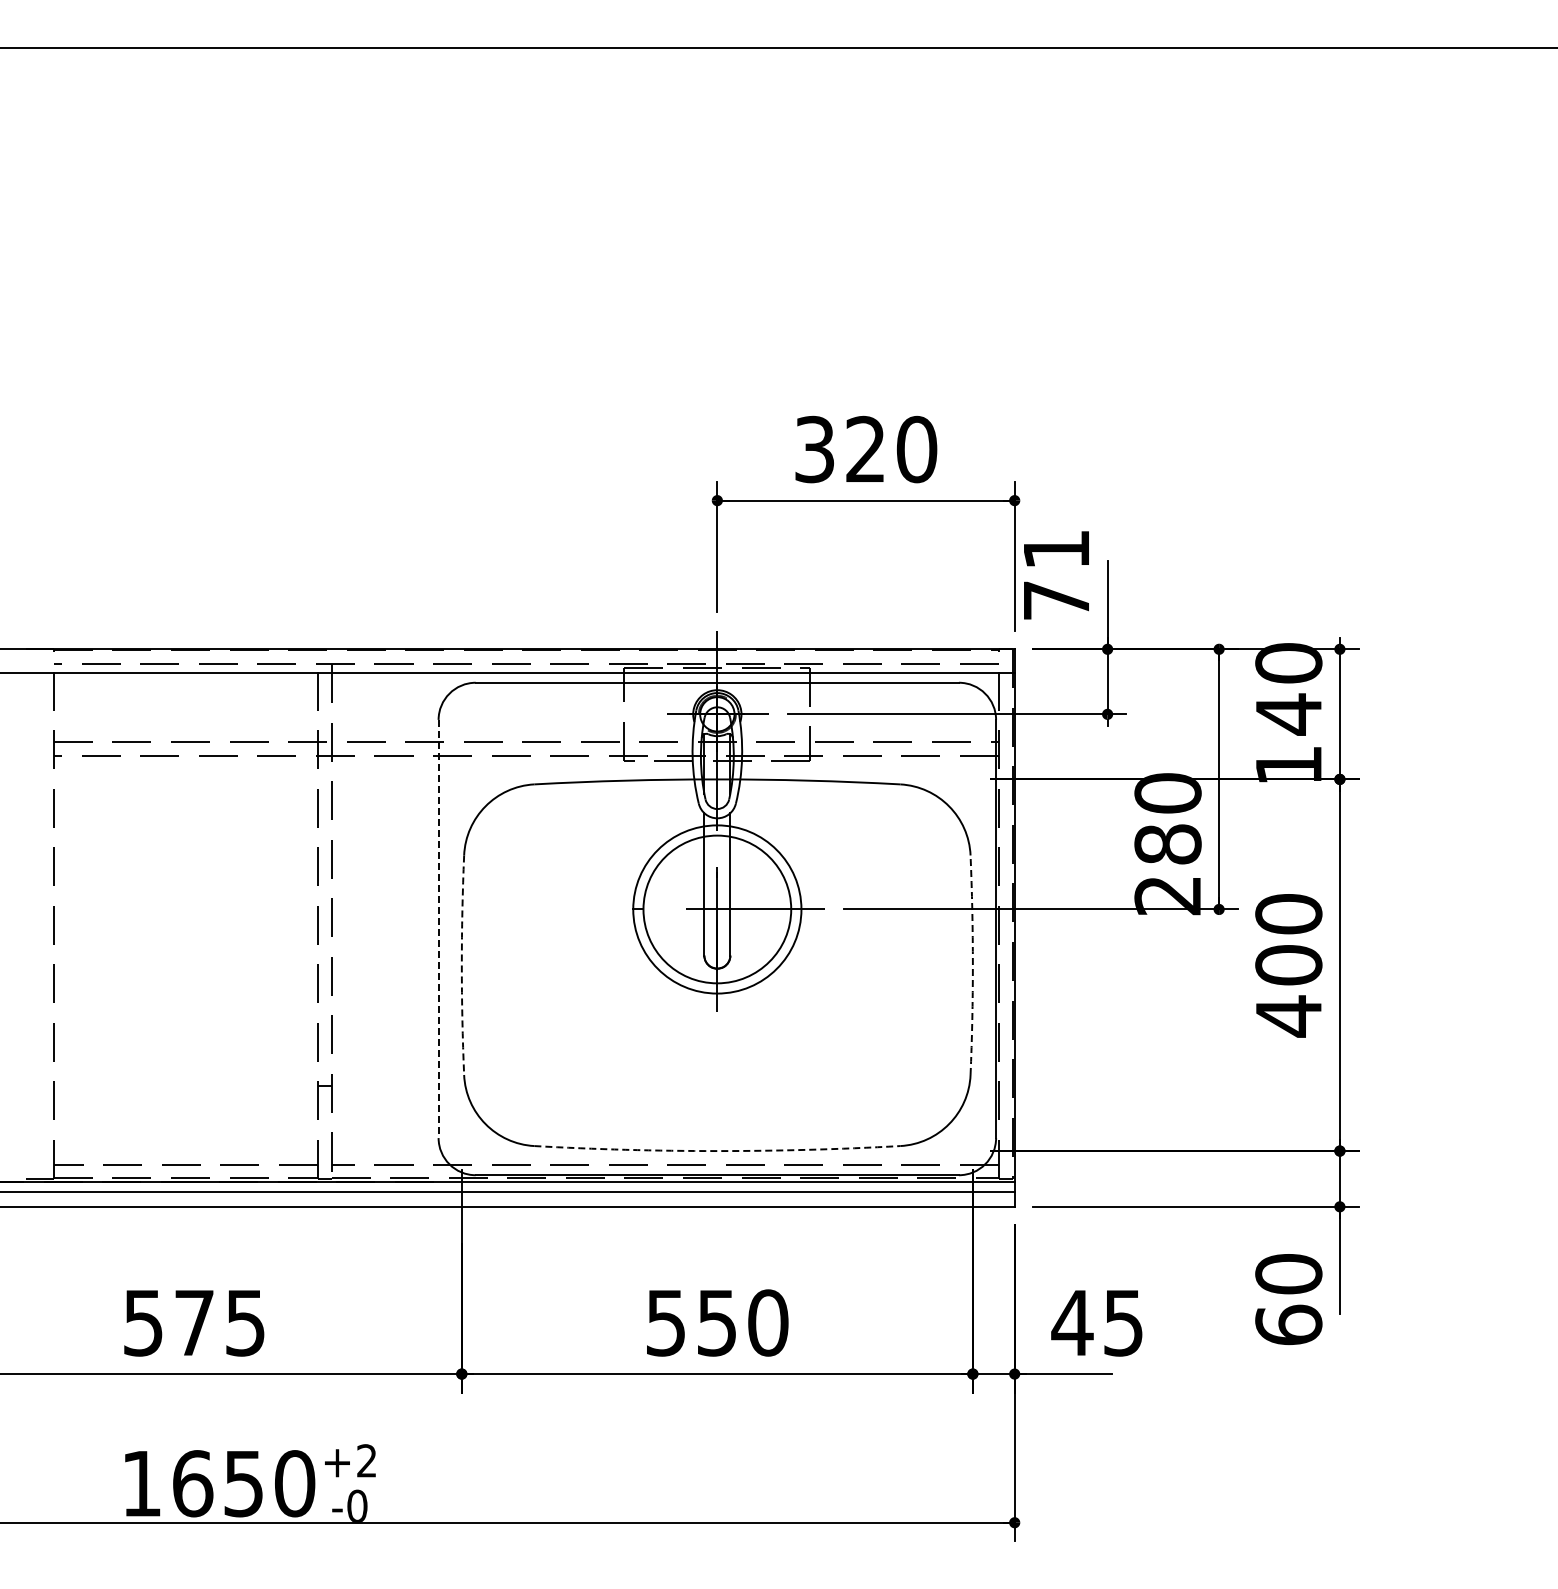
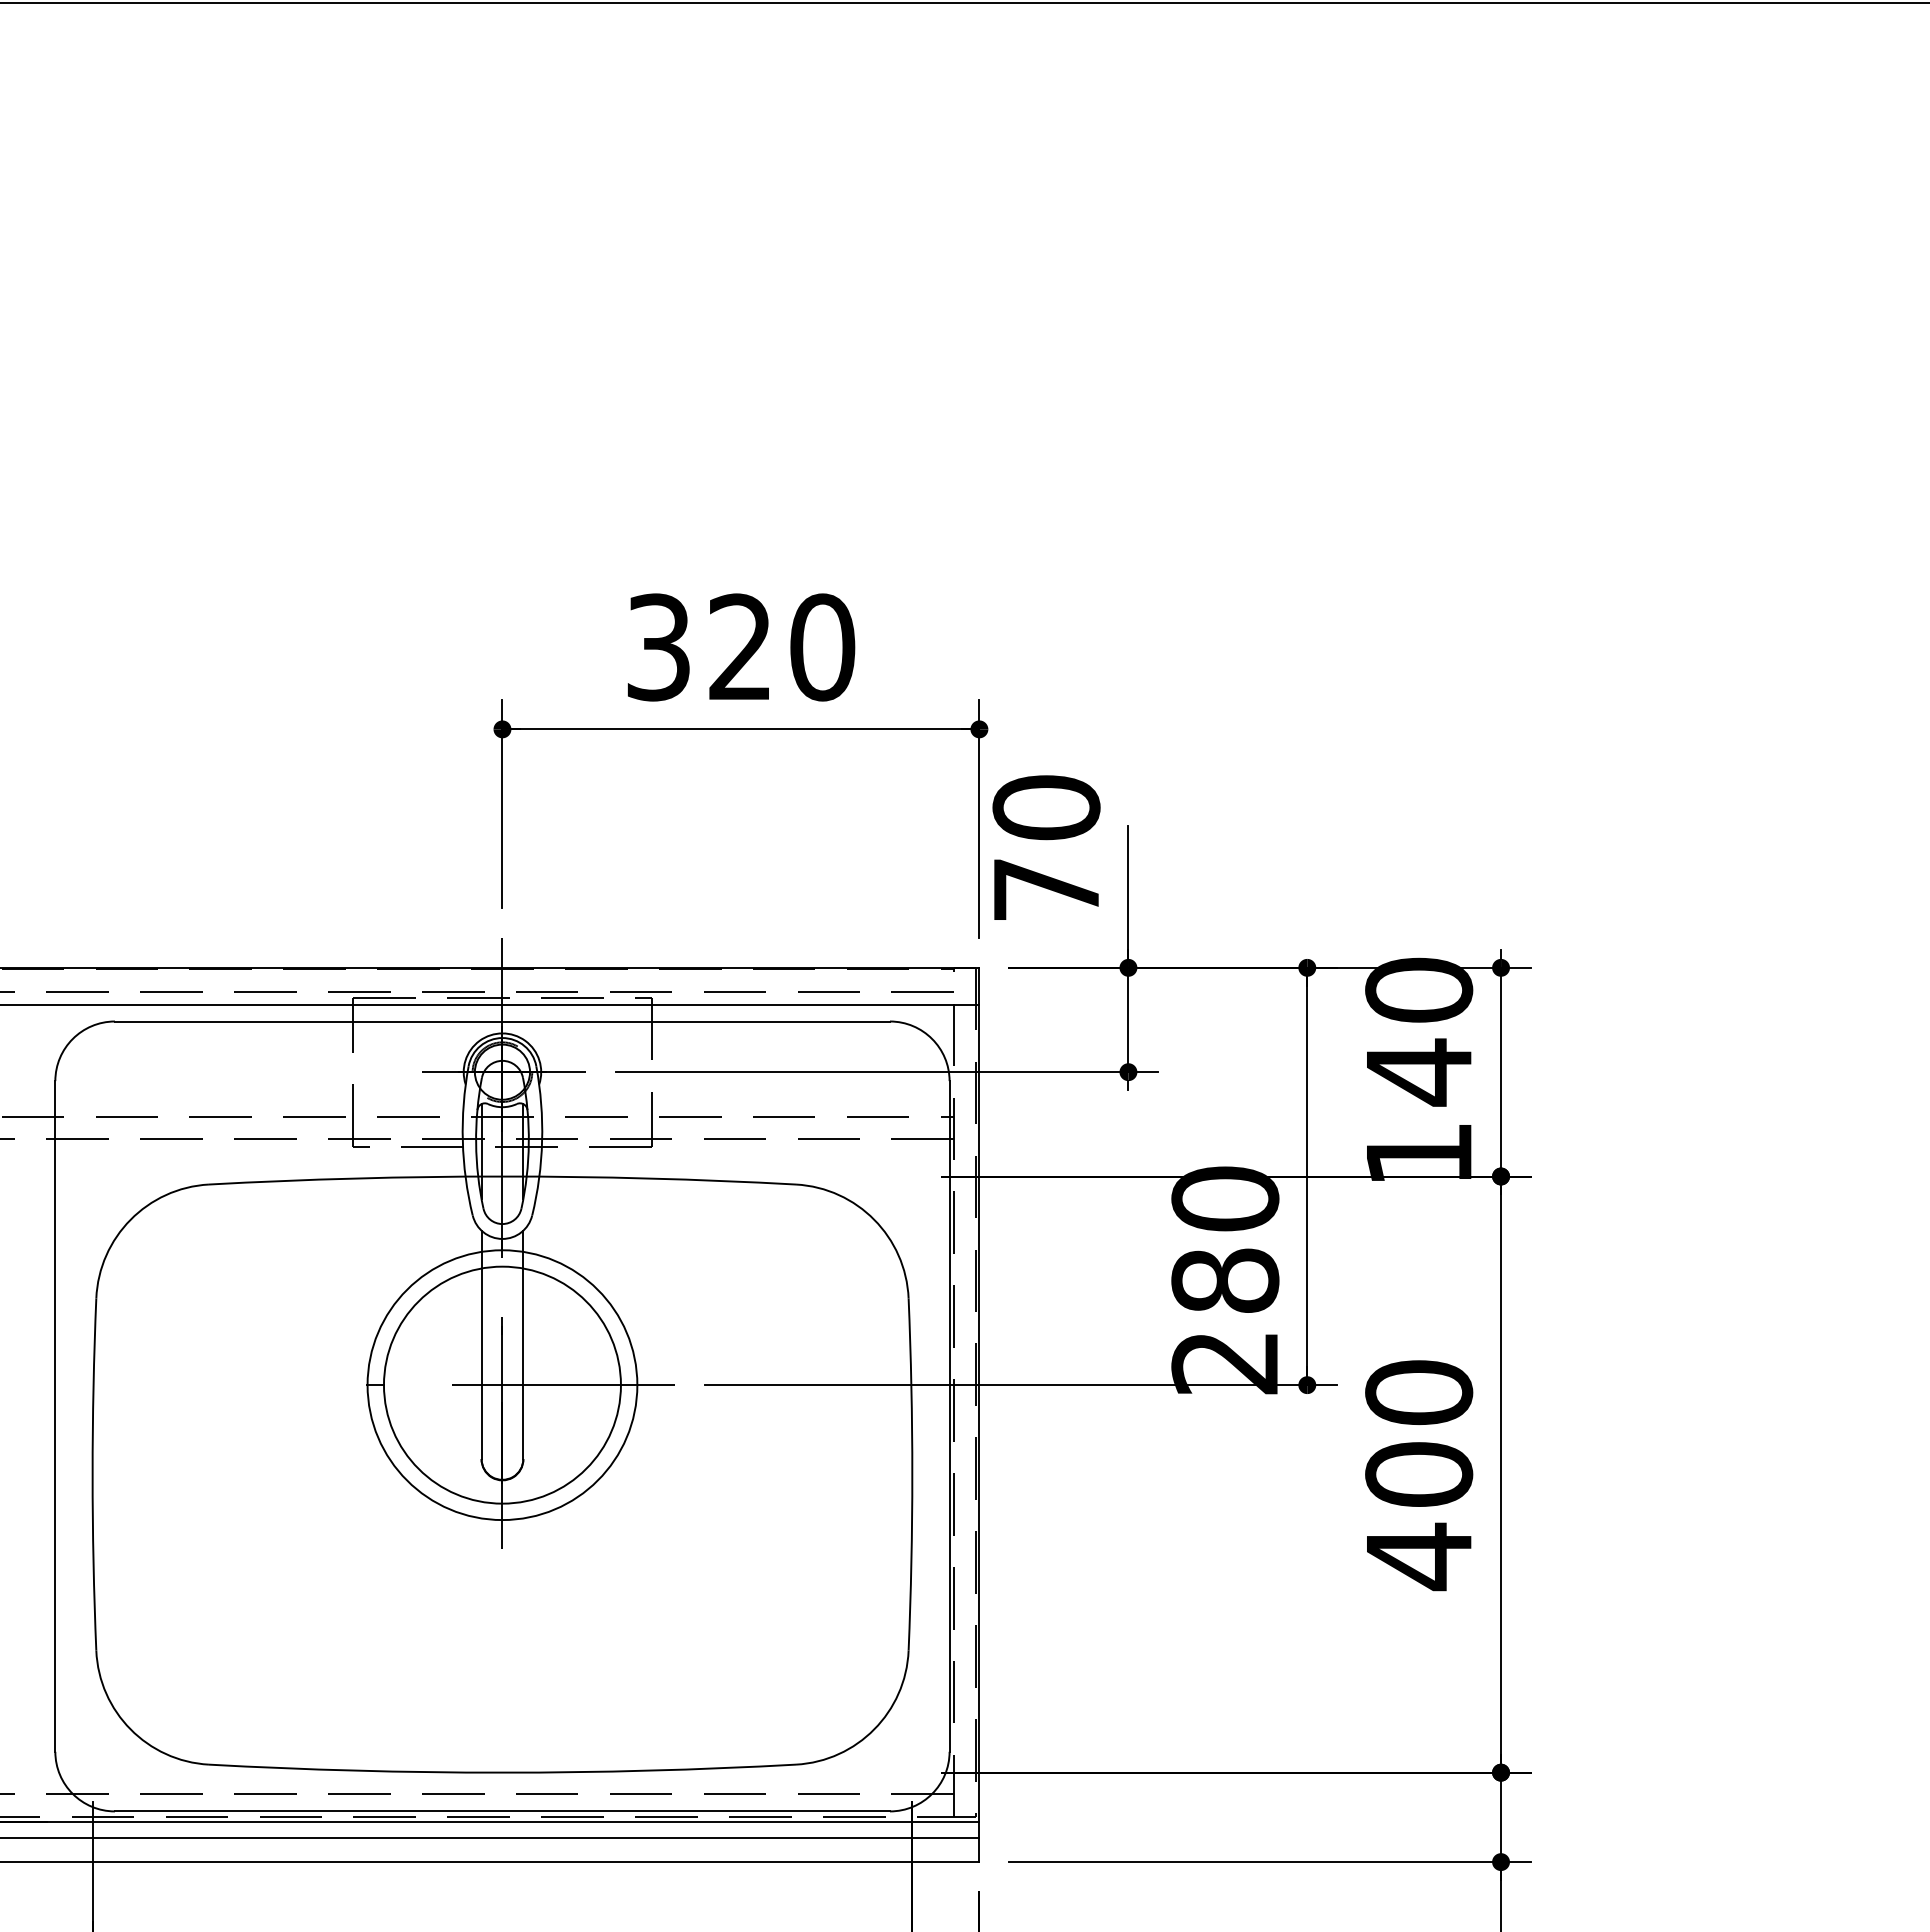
text: (1056, 549) -> (1046, 807), 71 -> 70
line: (438, 929) -> (55, 1417), dashed -> solid
arc: (461, 965) -> (92, 1475), dashed -> solid
arc: (972, 965) -> (911, 1475), dashed -> solid
arc: (717, 1151) -> (502, 1773), dashed -> solid

